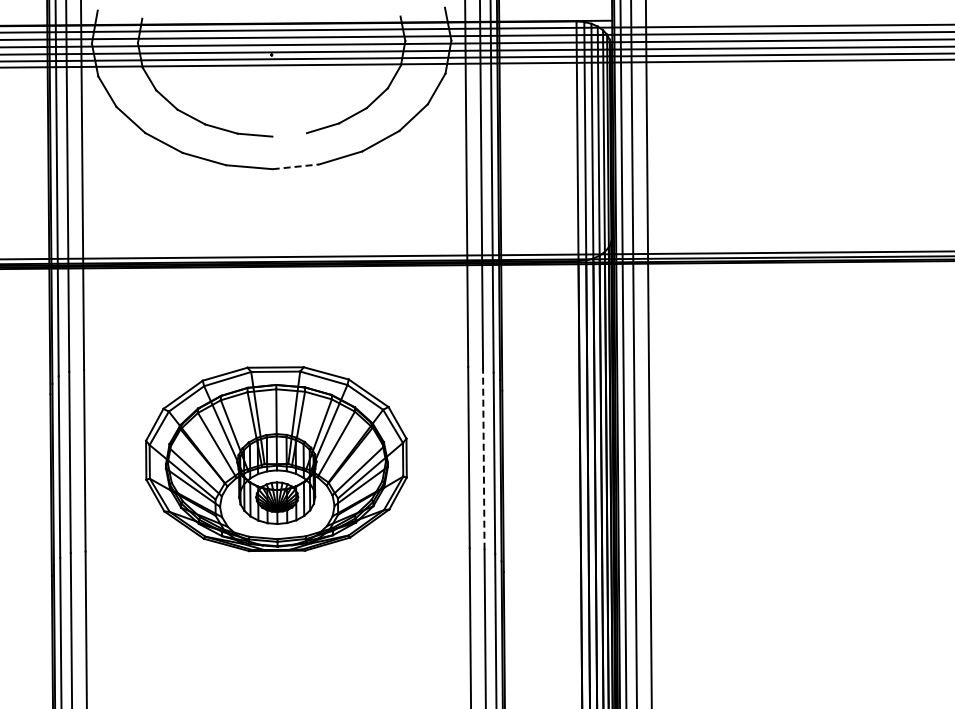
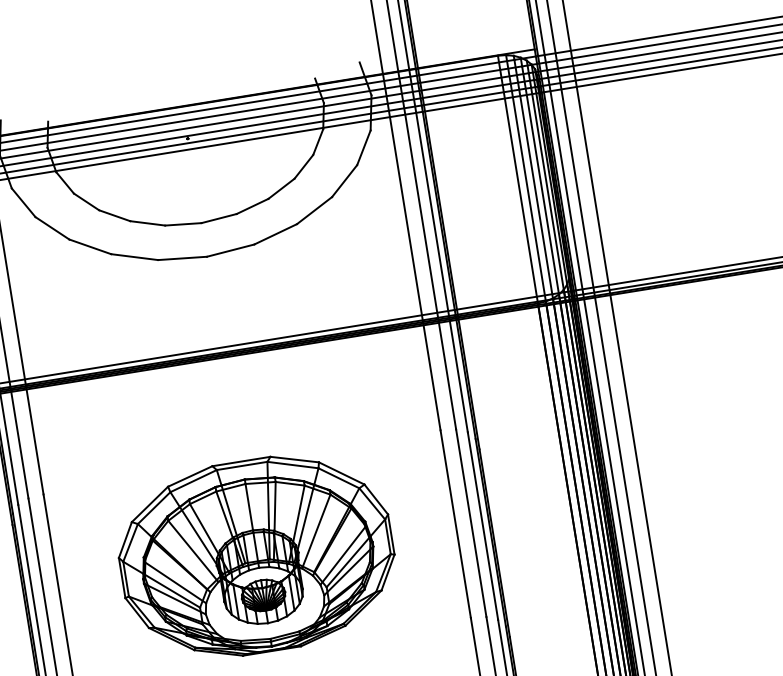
line: (289, 134) -> (218, 218), added
line: (296, 166) -> (231, 250), dashed -> solid
line: (483, 458) -> (470, 522), dashed -> solid

